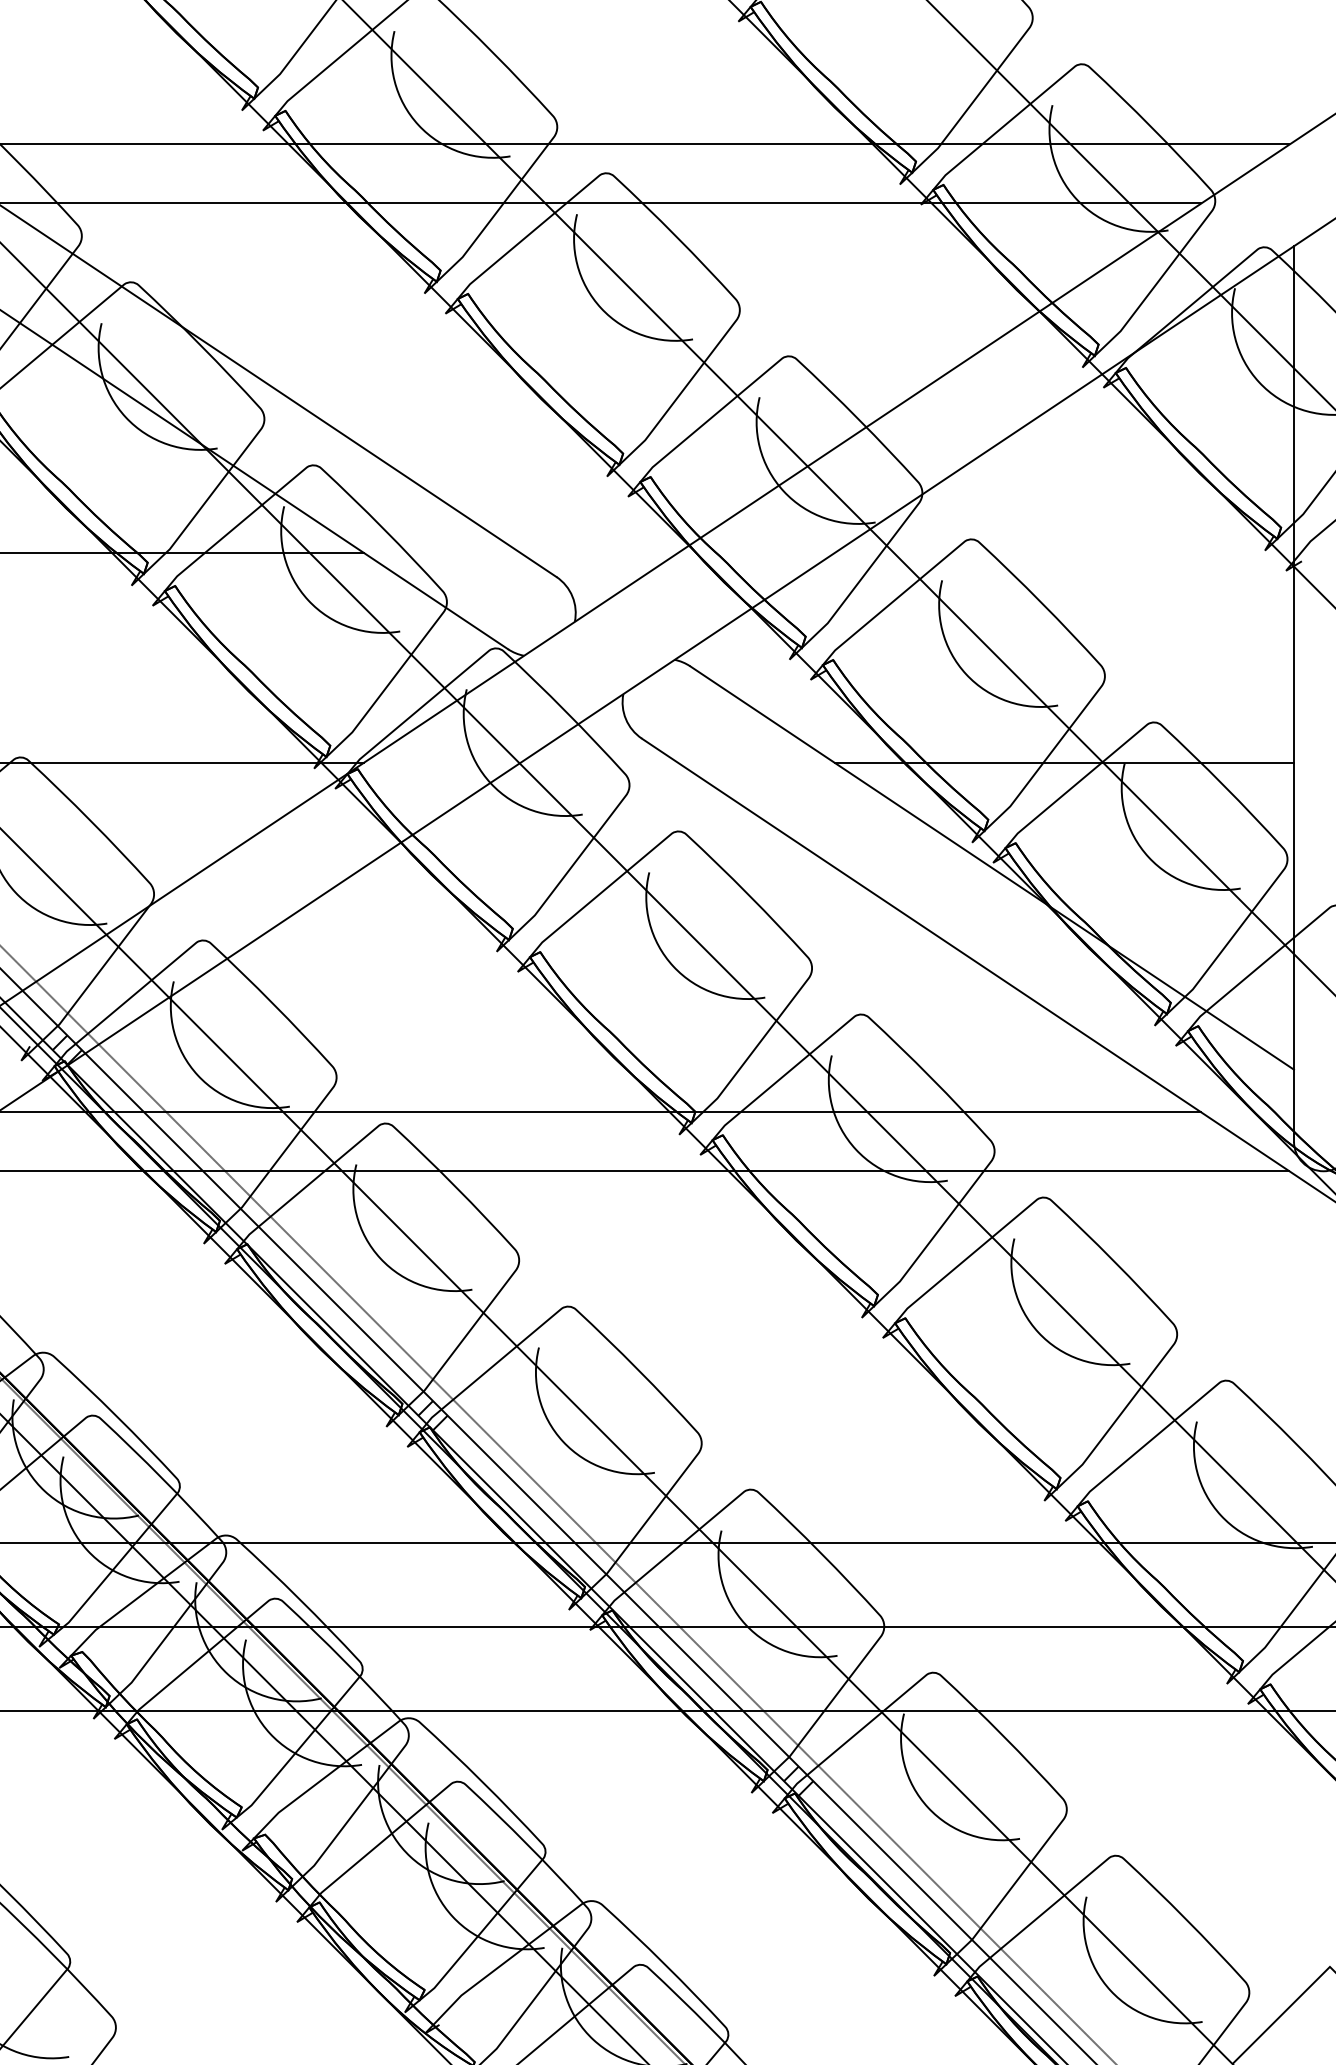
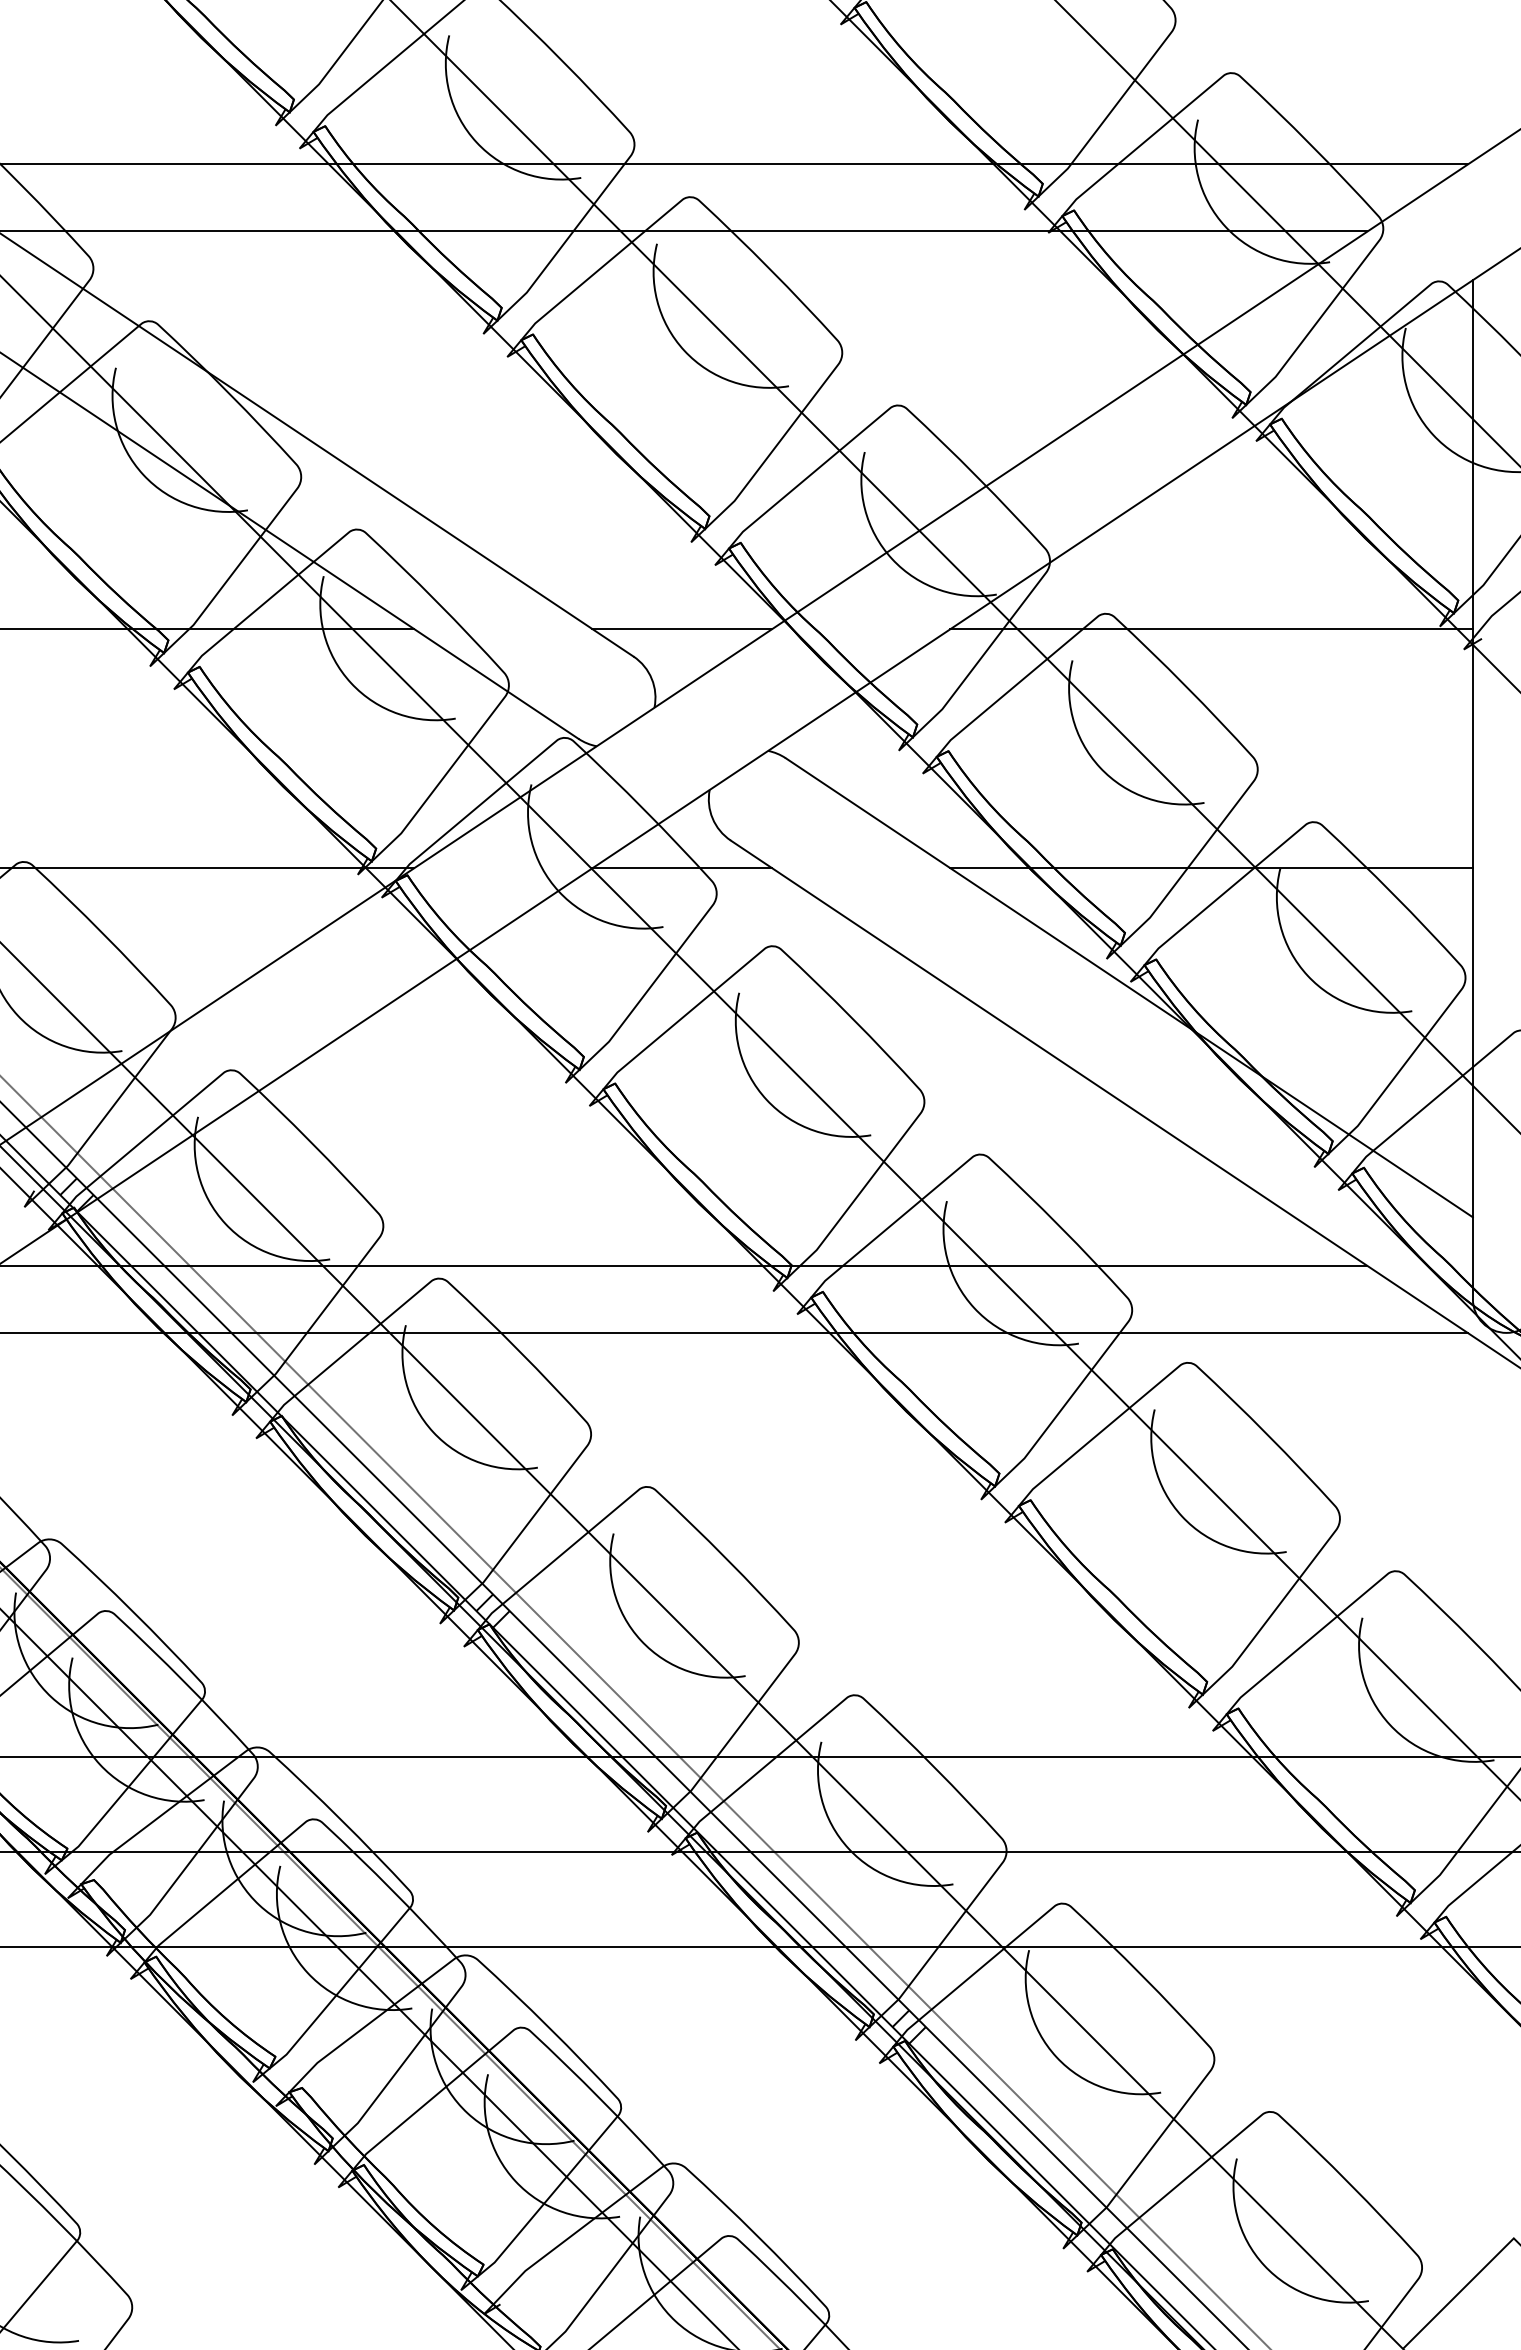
line: (599, 553) -> (682, 629), added
line: (1064, 553) -> (1211, 629), added
line: (599, 763) -> (682, 868), added

